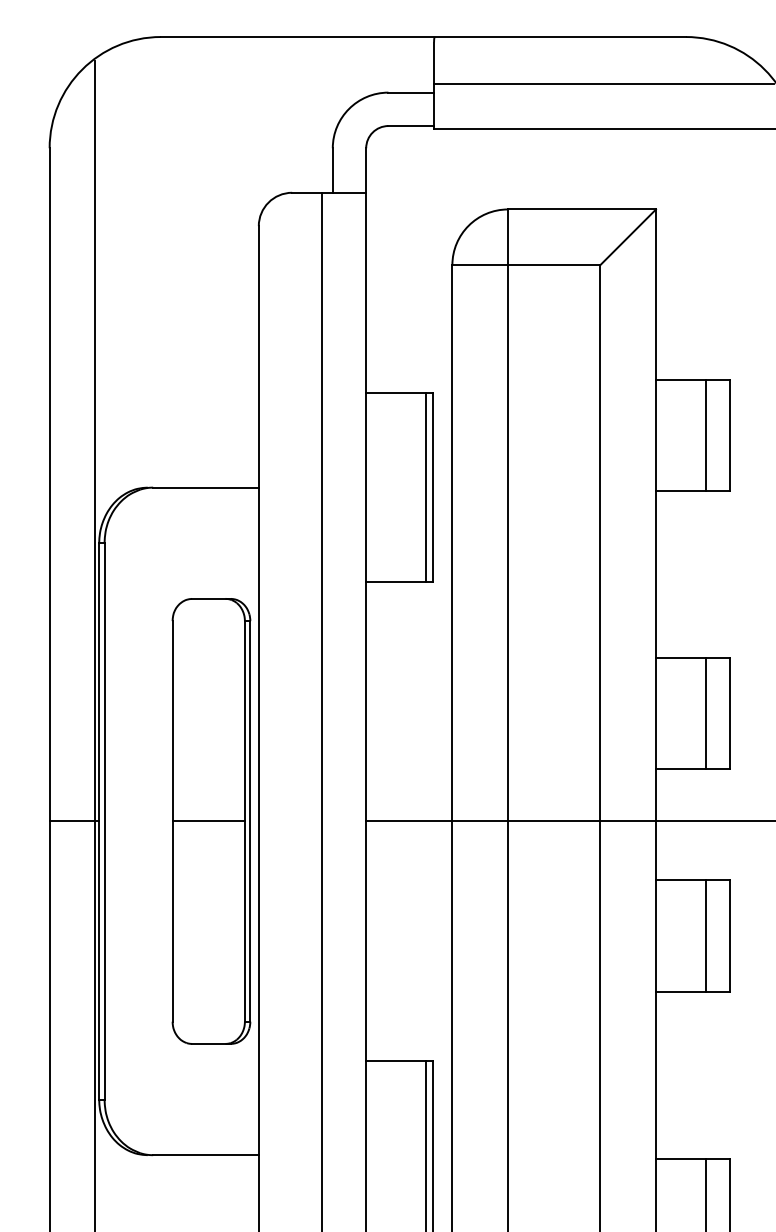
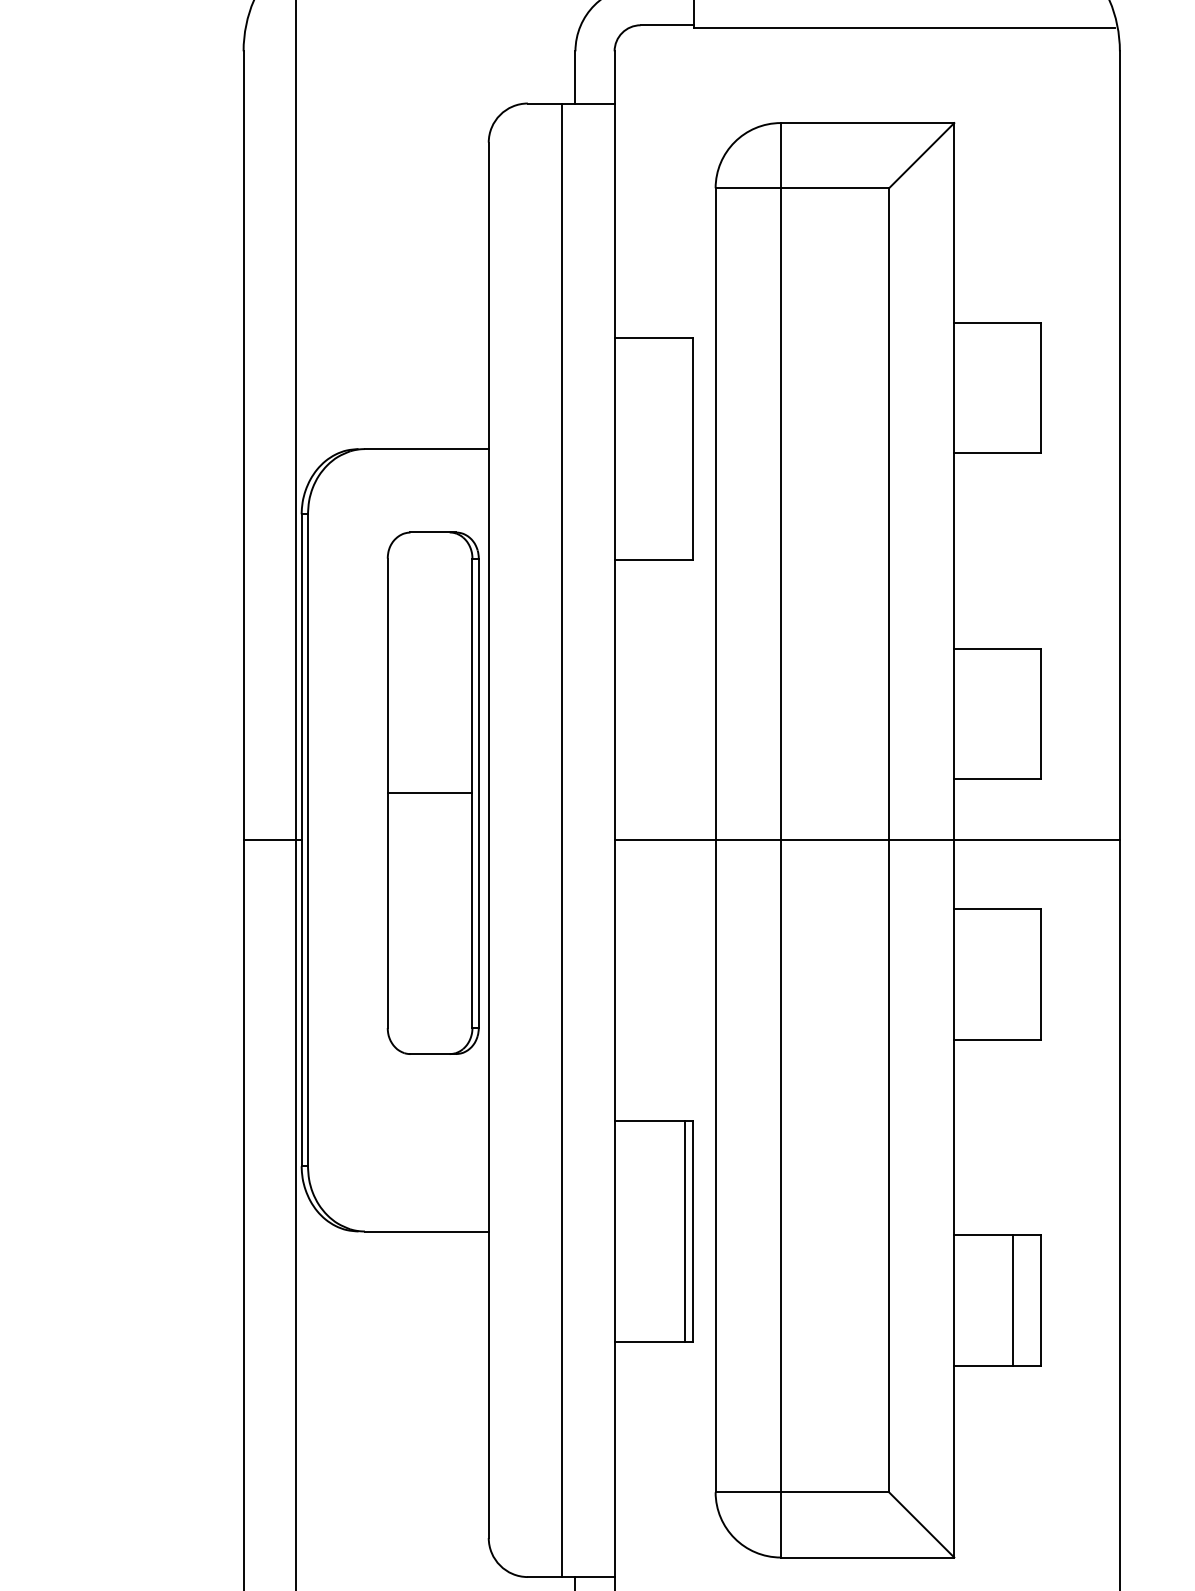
line: (706, 435) -> (1013, 387), removed
line: (425, 487) -> (684, 448), removed
line: (706, 713) -> (1013, 713), removed
part: (210, 820) -> (432, 792), moved
line: (706, 935) -> (1013, 974), removed

